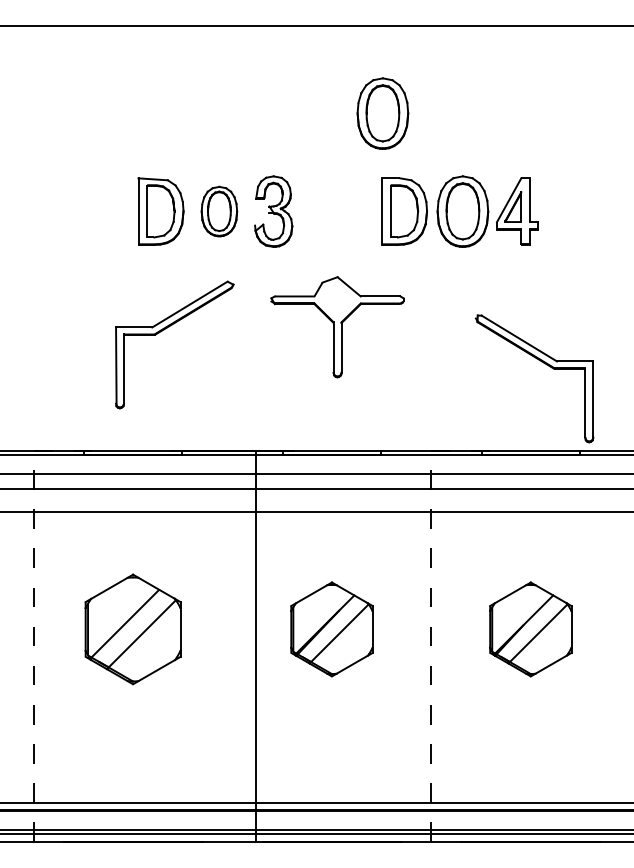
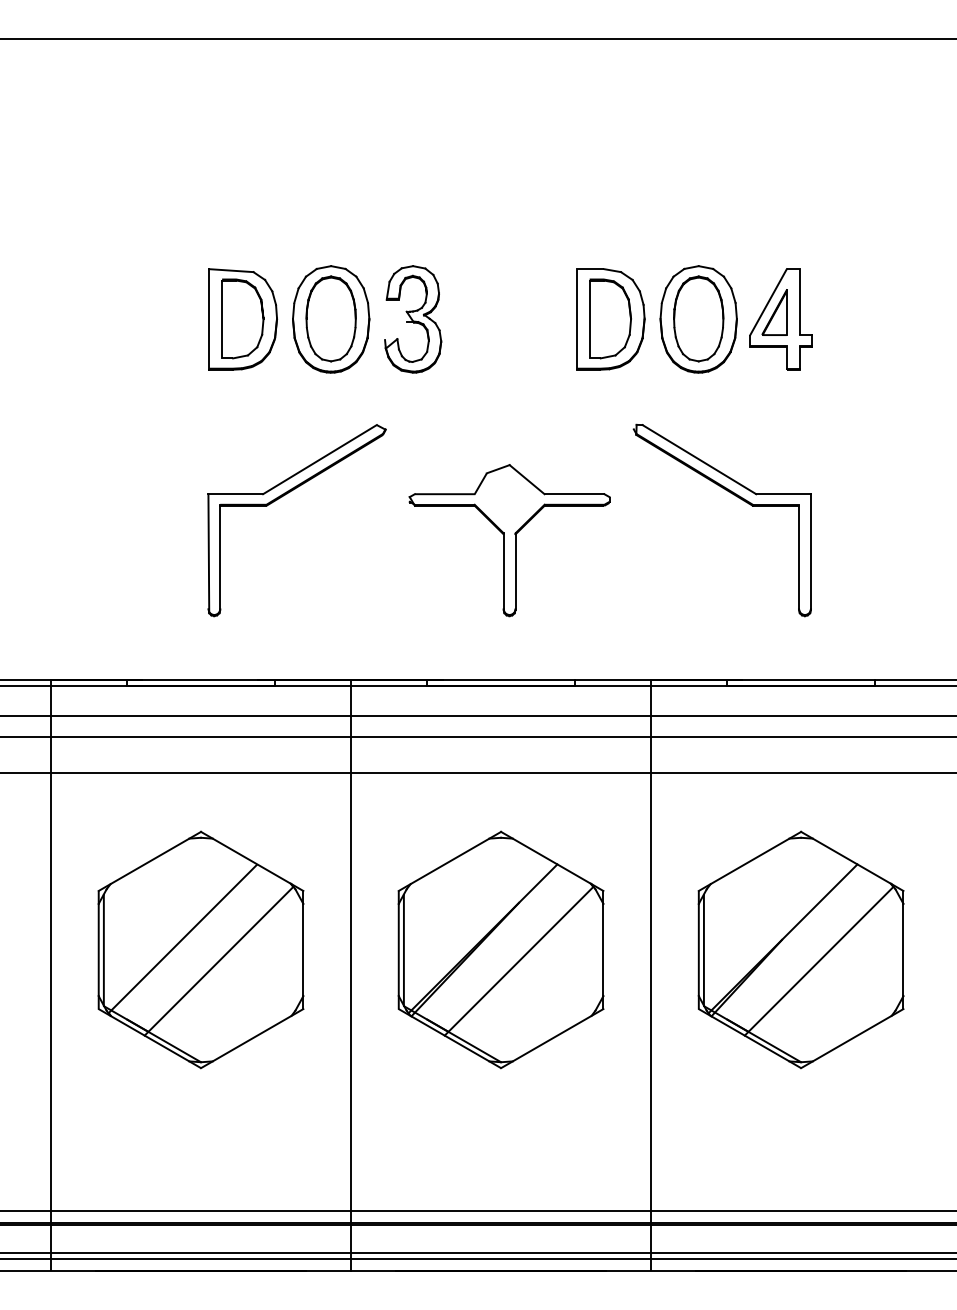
part: (382, 113) -> (577, 171), removed
part: (219, 211) -> (331, 319), size x1.43
part: (337, 327) -> (509, 541), moved
part: (164, 330) -> (281, 498), moved
part: (541, 362) -> (732, 495), moved
line: (431, 614) -> (651, 927), dashed -> solid
line: (33, 615) -> (50, 928), dashed -> solid
part: (132, 629) -> (200, 950), size x1.43
part: (331, 629) -> (500, 950), size x1.67
part: (530, 629) -> (800, 950), size x1.67
line: (255, 645) -> (350, 974), moved

